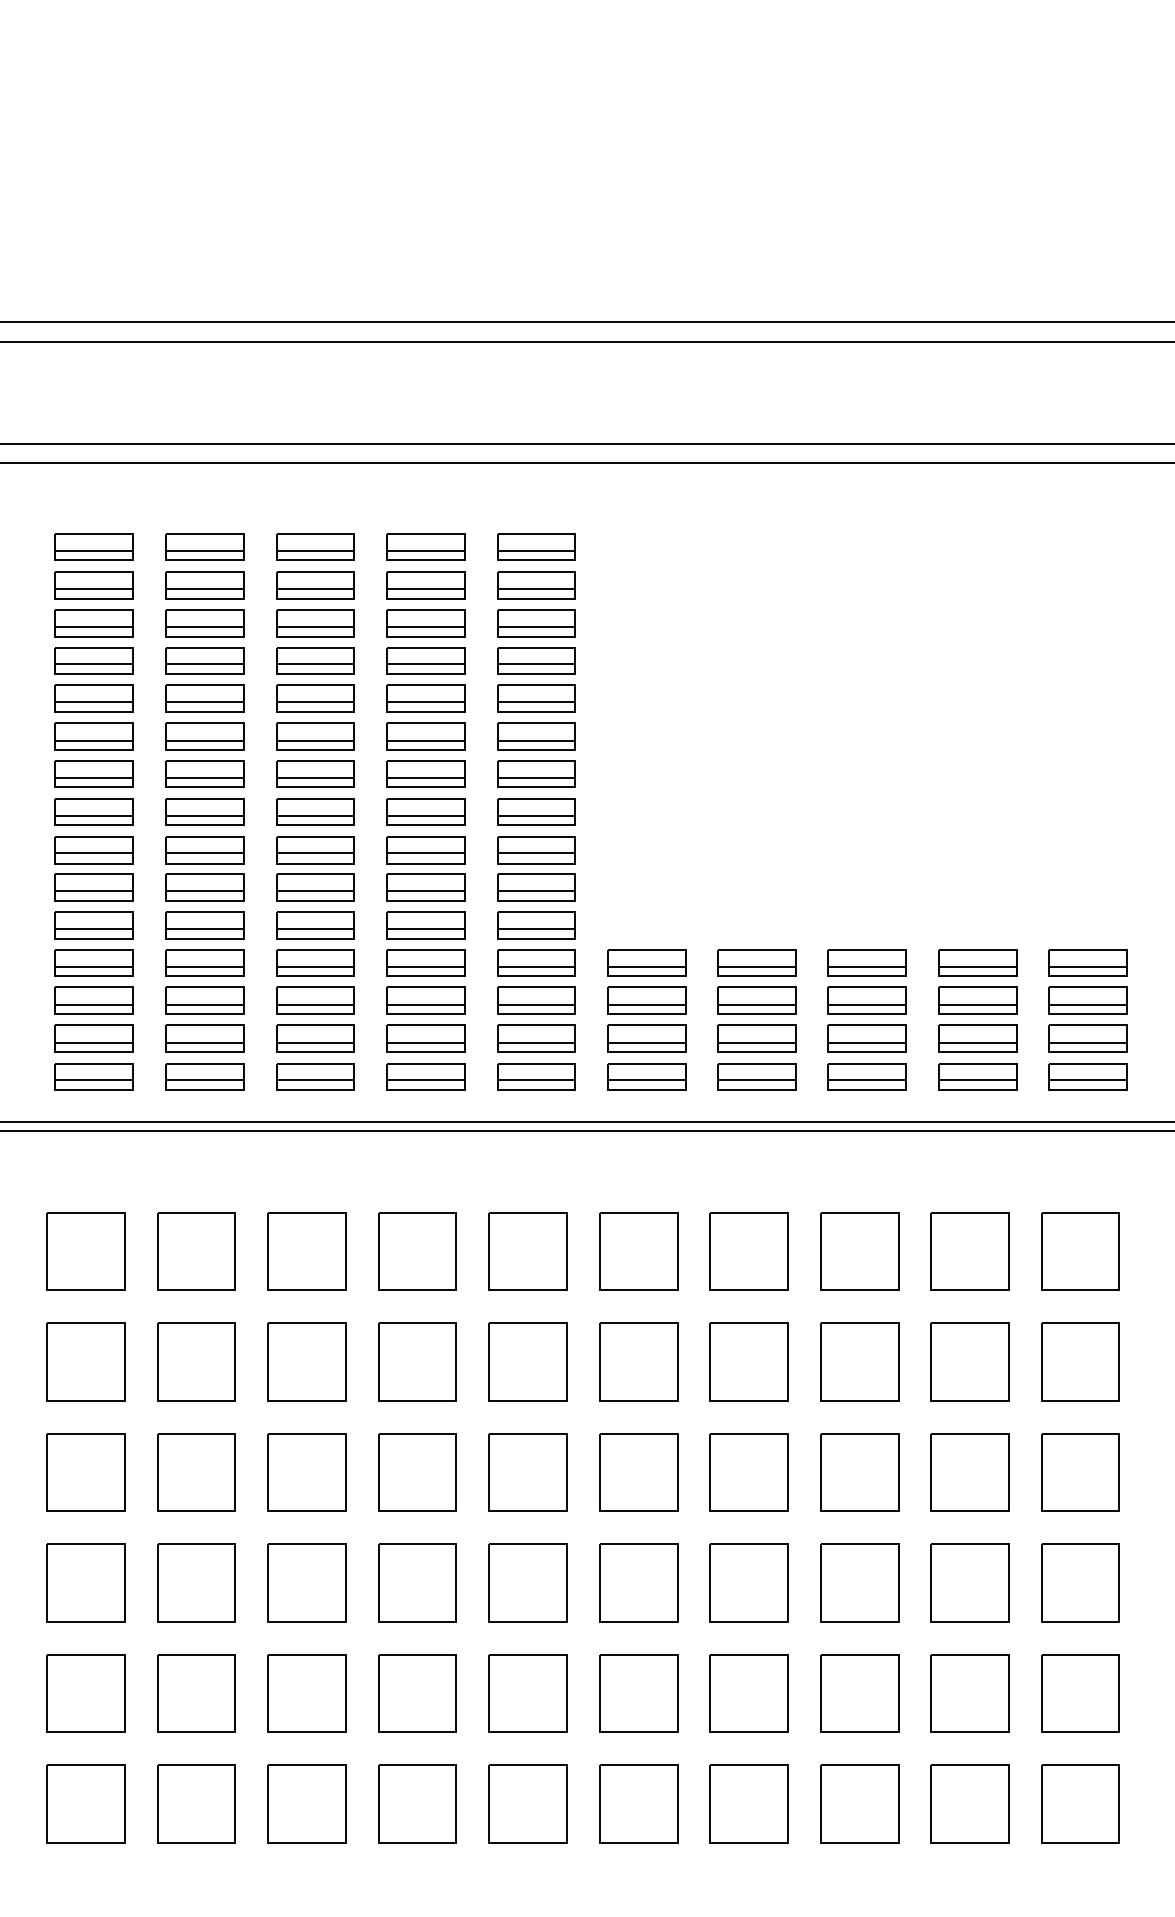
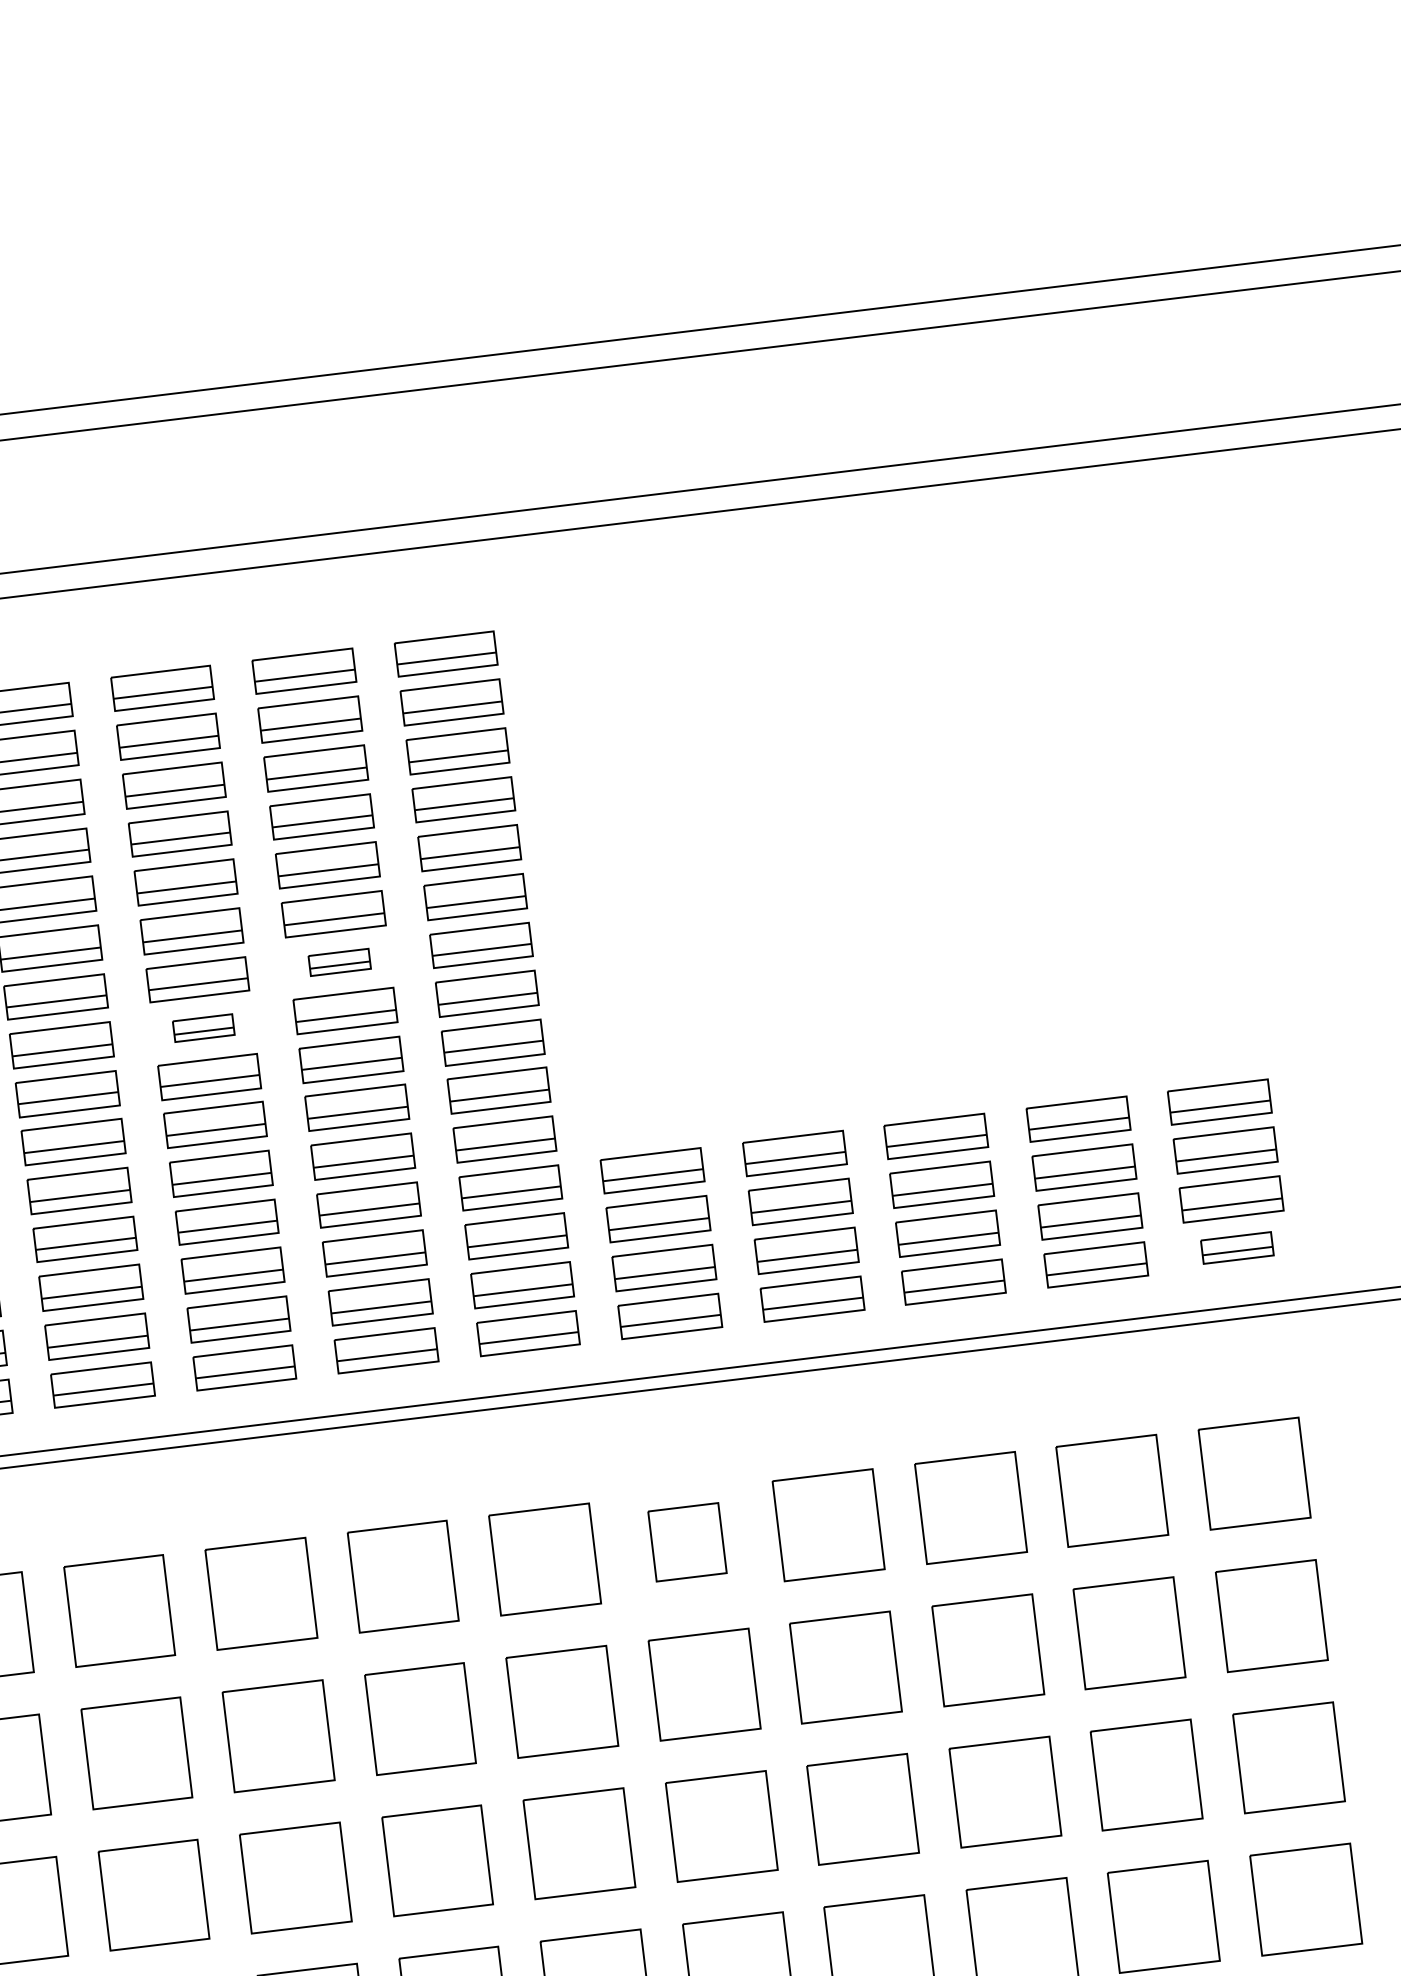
part: (425, 773) -> (339, 961), size x0.6
part: (315, 811) -> (203, 1027), size x0.6
part: (1087, 1076) -> (1236, 1247), size x0.7
part: (638, 1251) -> (687, 1542), size x0.7

